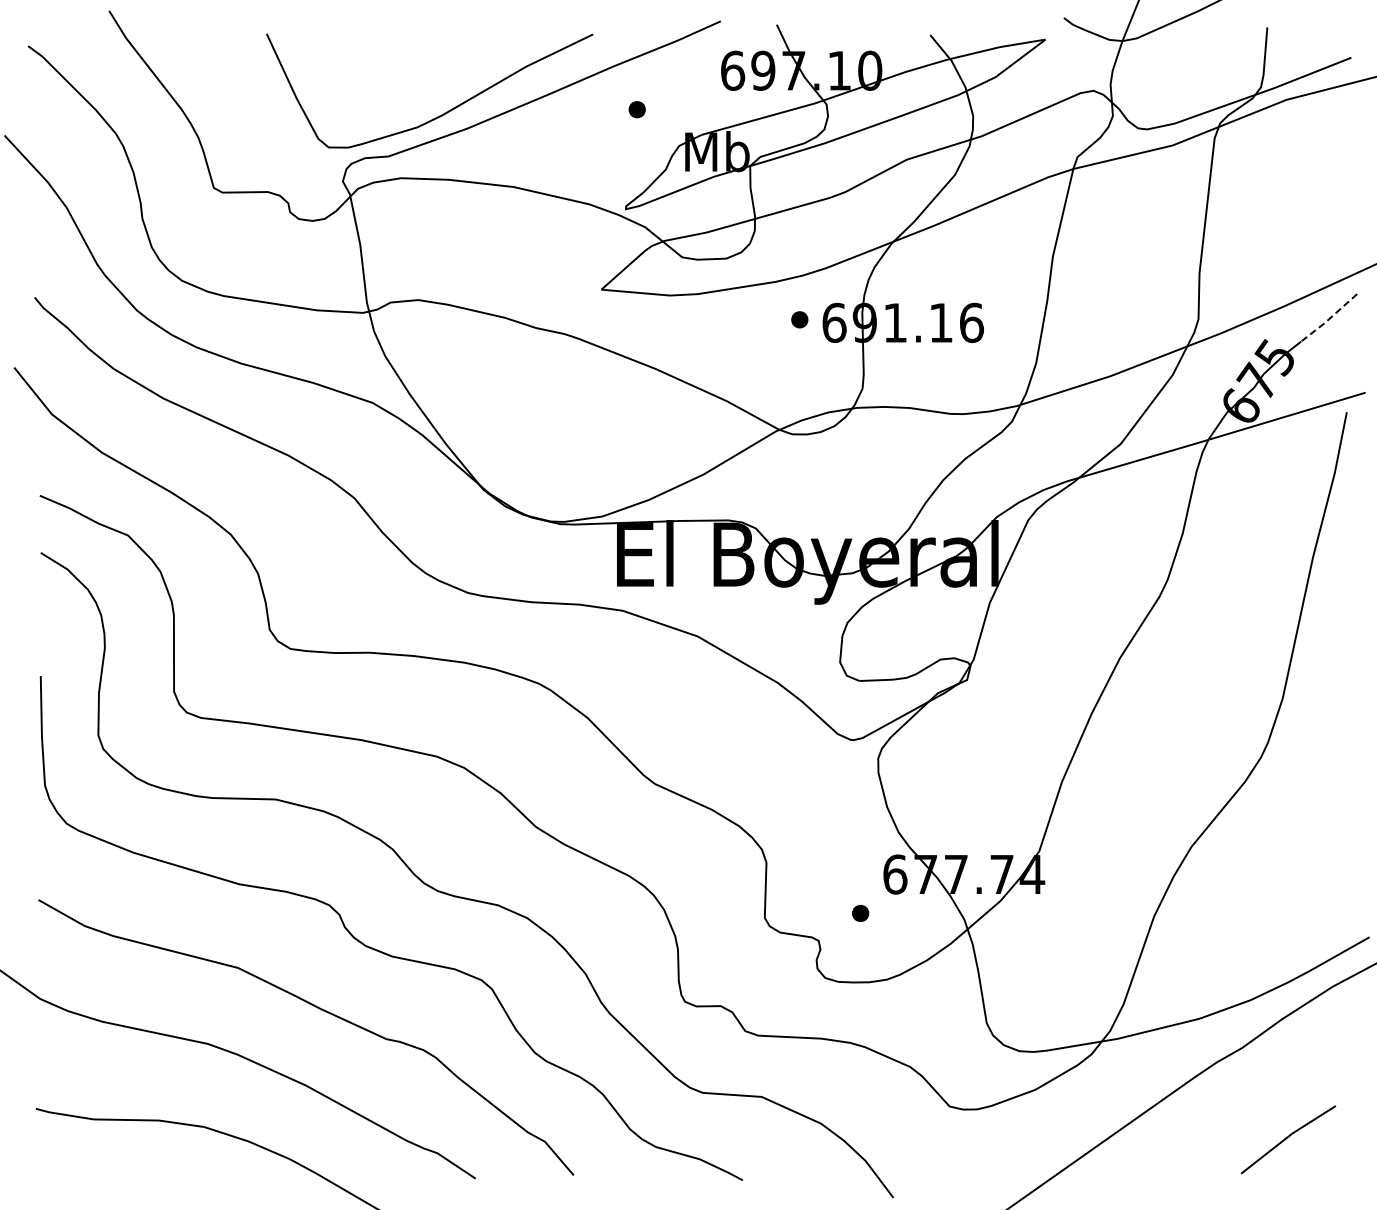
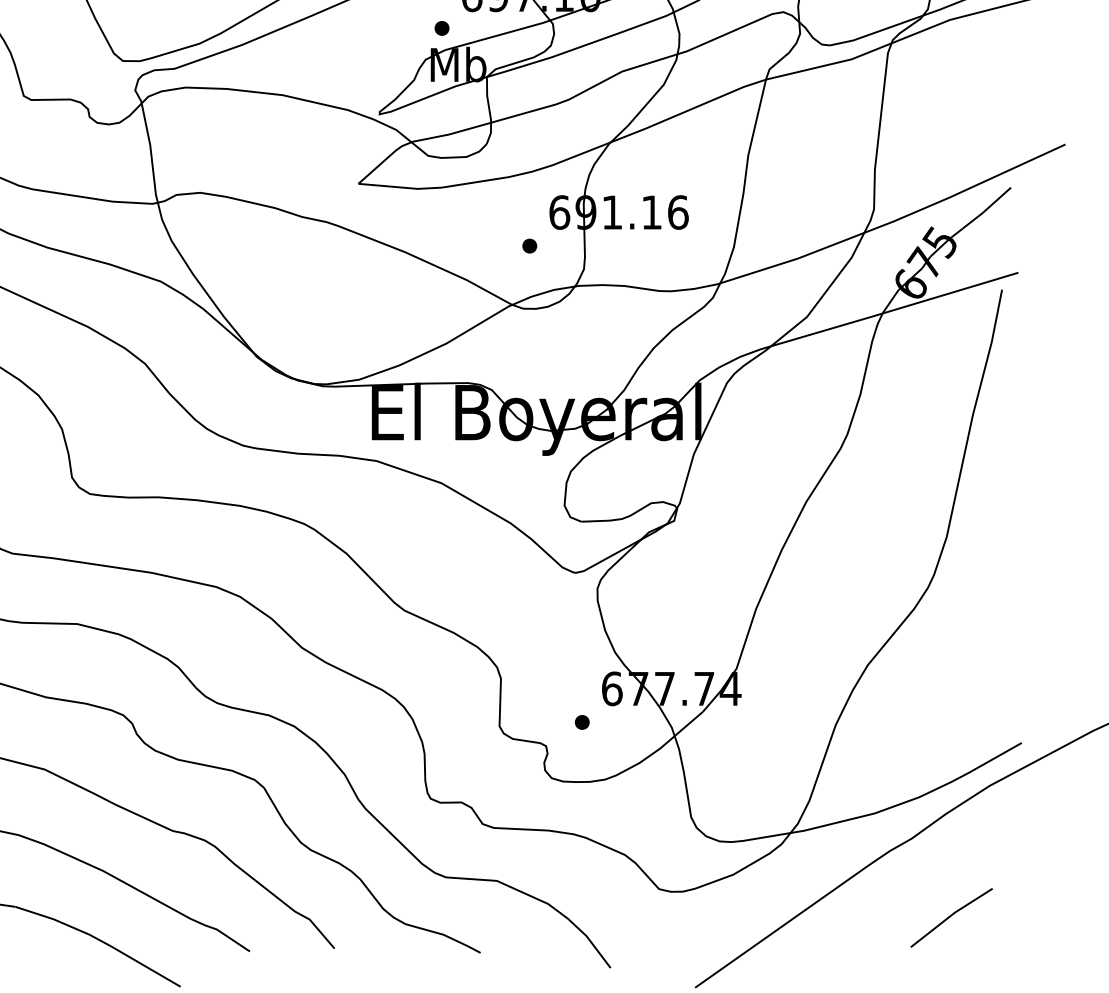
part: (636, 109) -> (441, 28), moved
part: (799, 319) -> (529, 245), moved
line: (1328, 319) -> (986, 209), dashed -> solid

